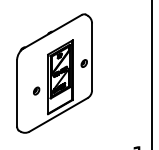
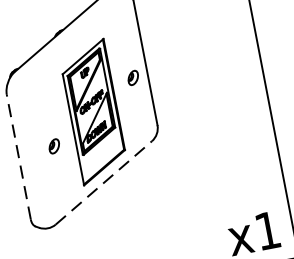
line: (17, 92) -> (19, 155), solid -> dashed
line: (59, 114) -> (105, 181), solid -> dashed

